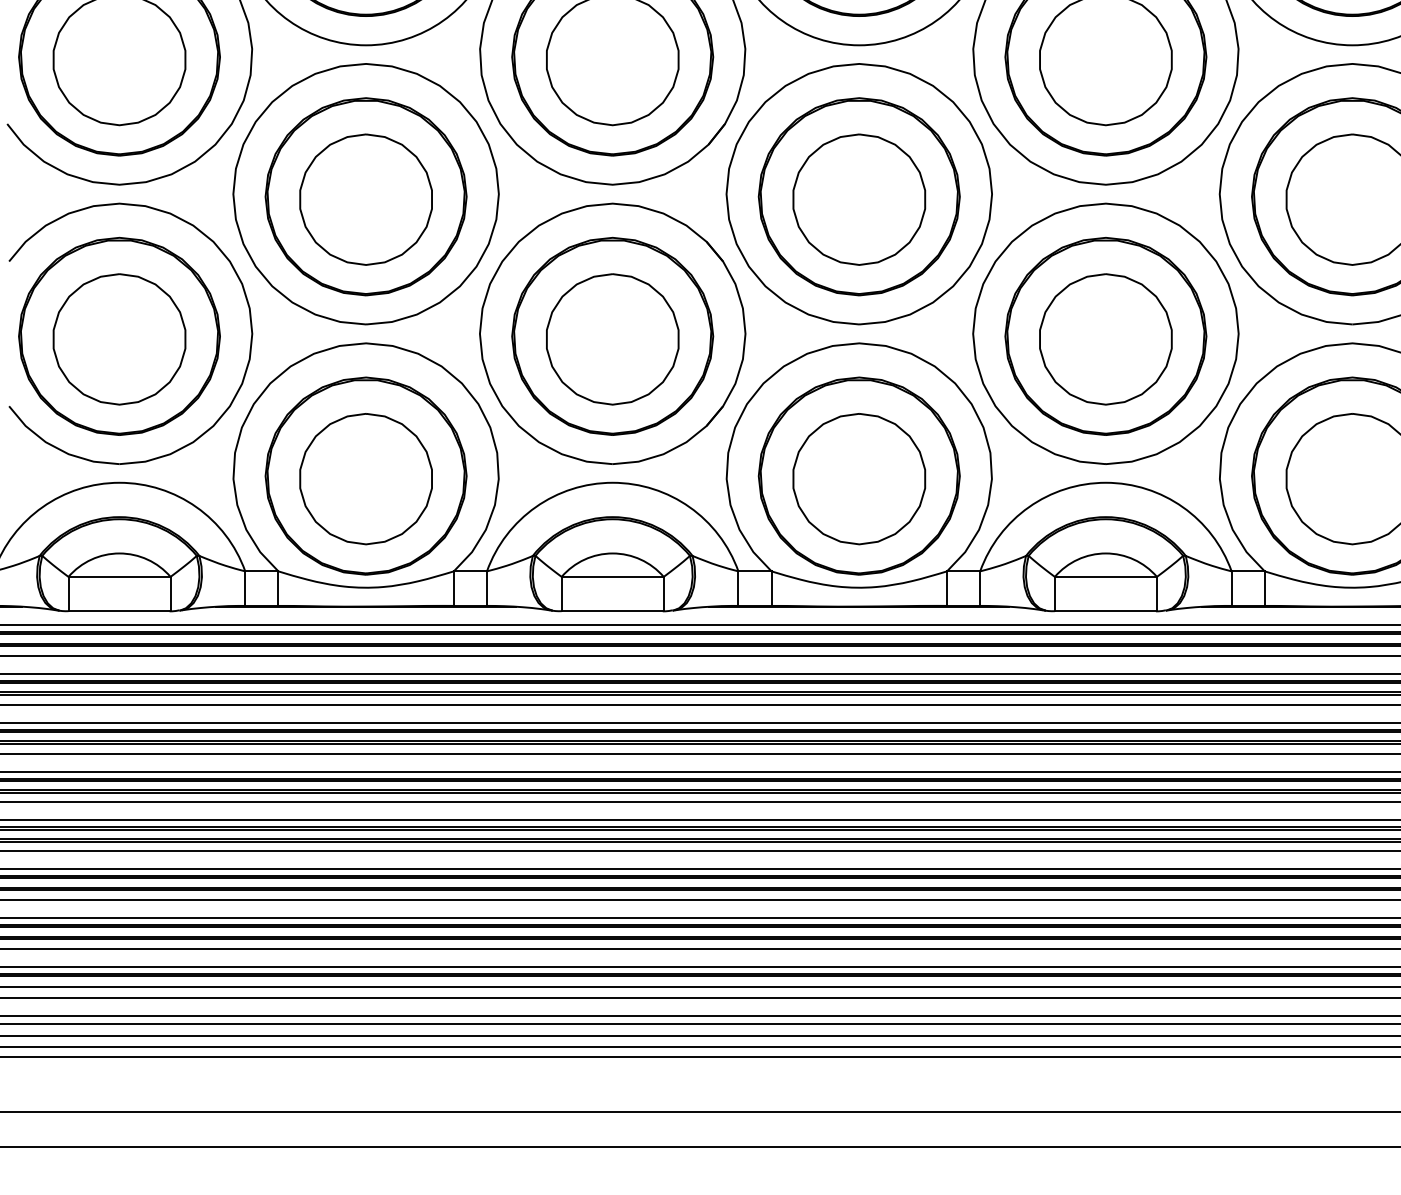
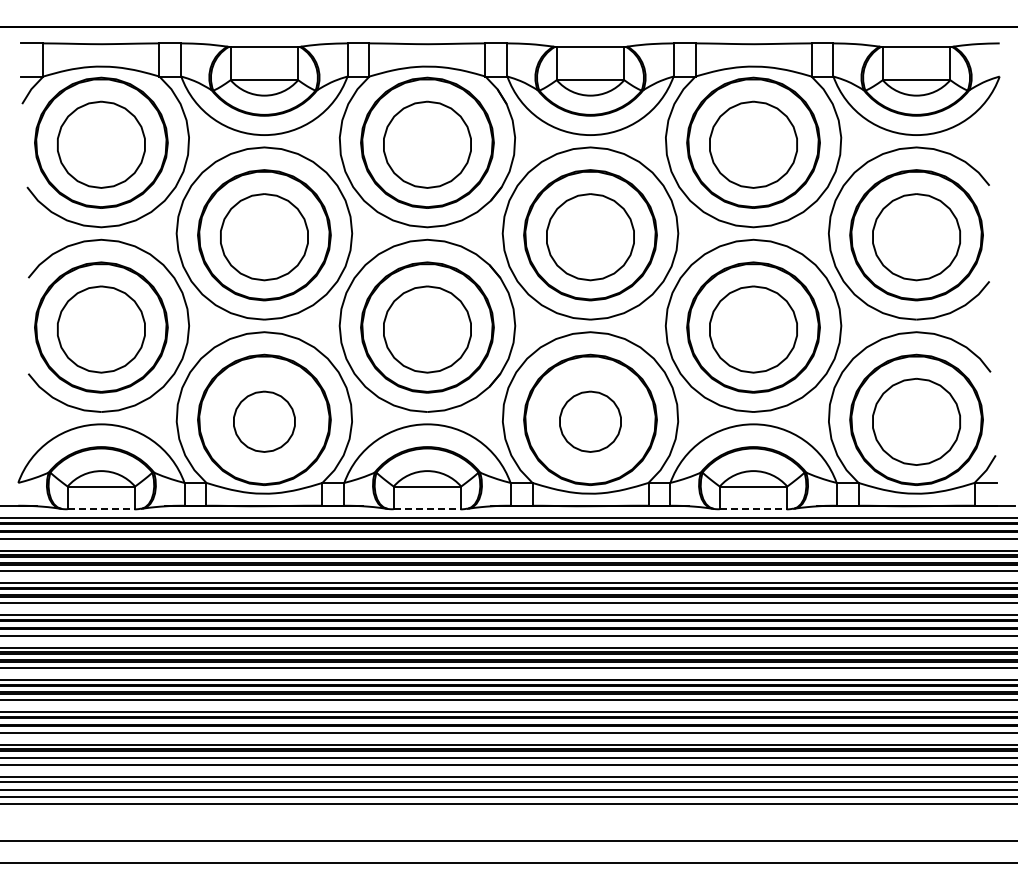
part: (366, 478) -> (264, 421), size x0.7
part: (859, 478) -> (590, 421), size x0.7
line: (119, 611) -> (101, 509), solid -> dashed
line: (612, 611) -> (427, 509), solid -> dashed
line: (1105, 611) -> (753, 509), solid -> dashed

